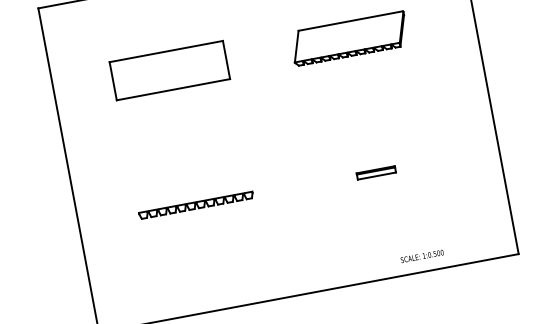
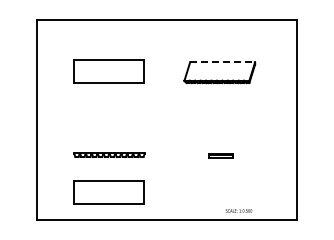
line: (352, 21) -> (223, 62), solid -> dashed
part: (205, 266) -> (108, 192), added

